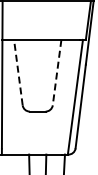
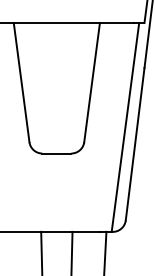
line: (18, 72) -> (21, 82), dashed -> solid
line: (57, 73) -> (92, 84), dashed -> solid

